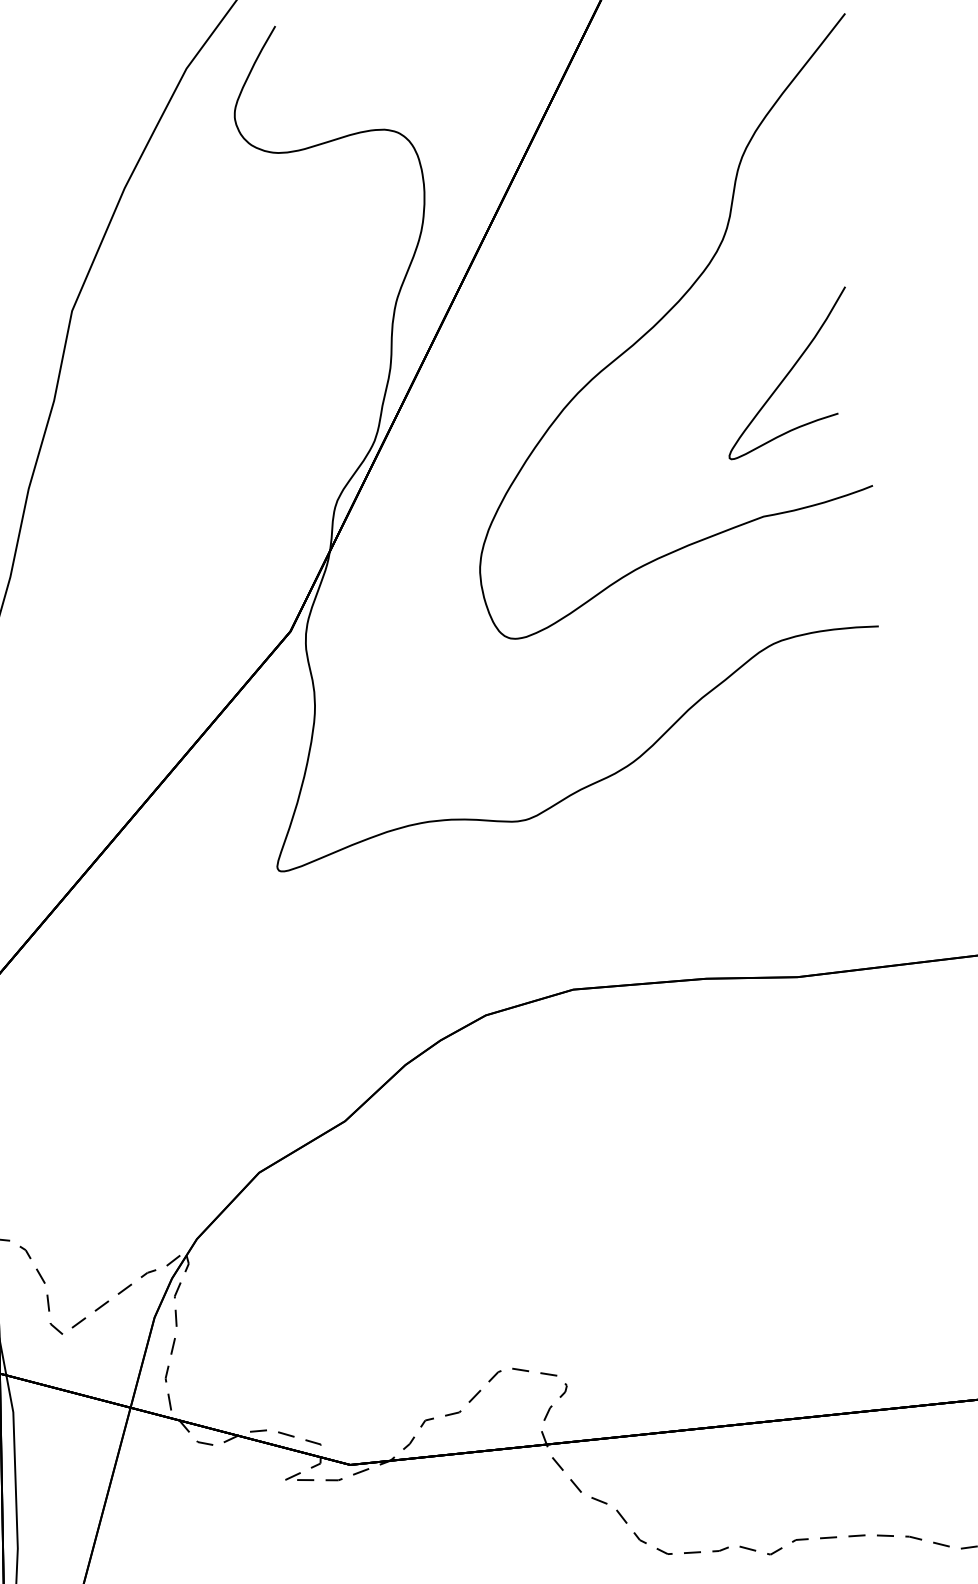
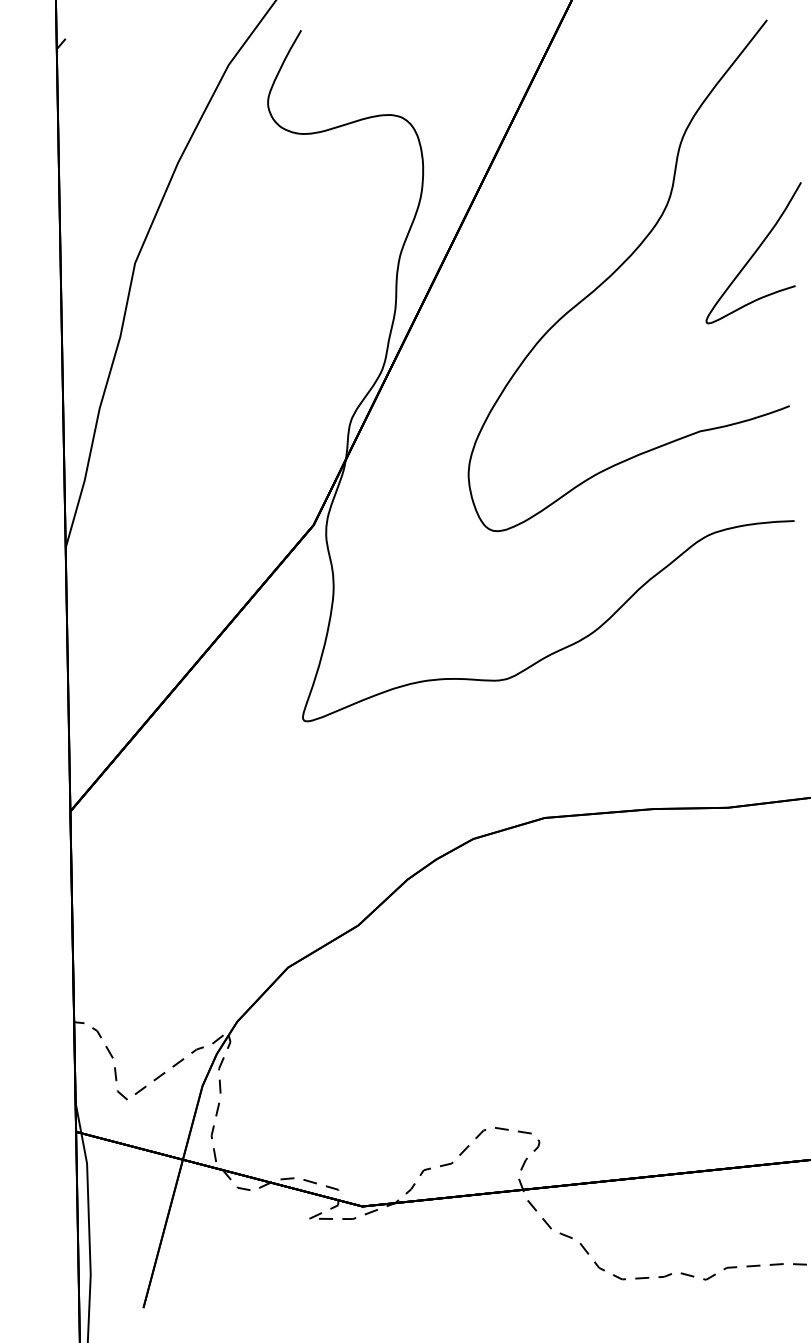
curve: (786, 373) -> (753, 253), moved

